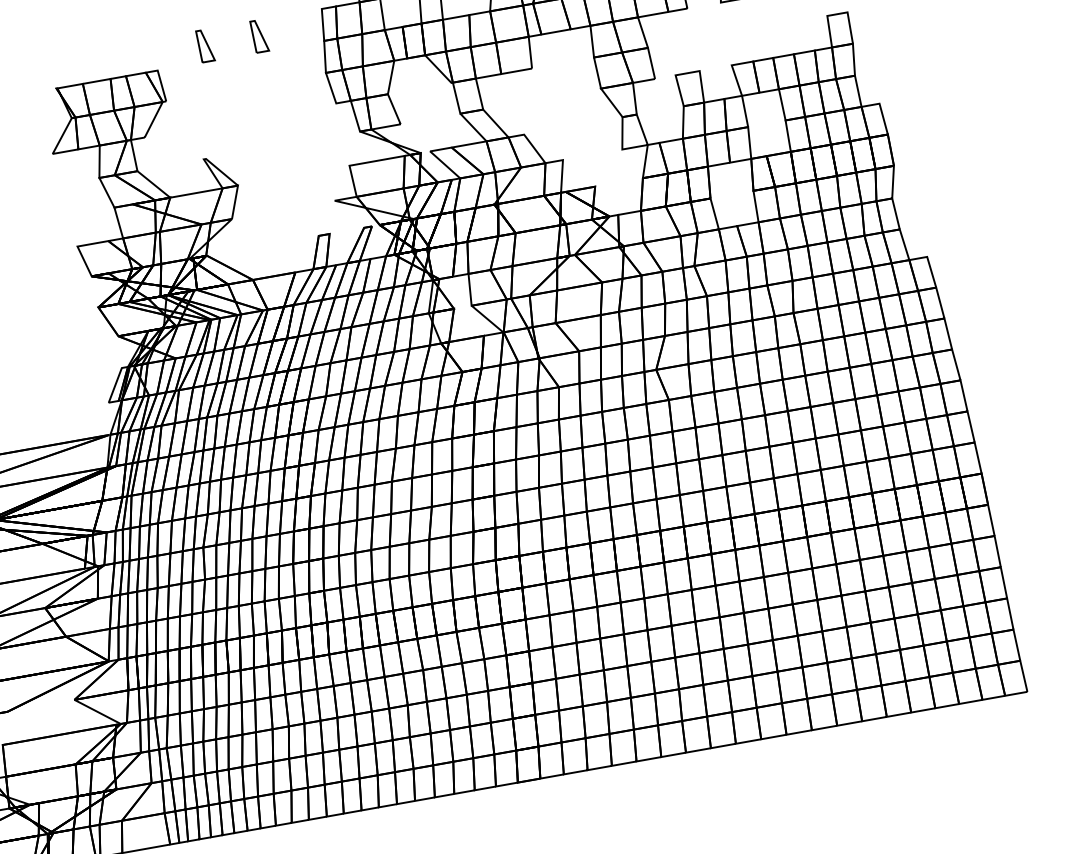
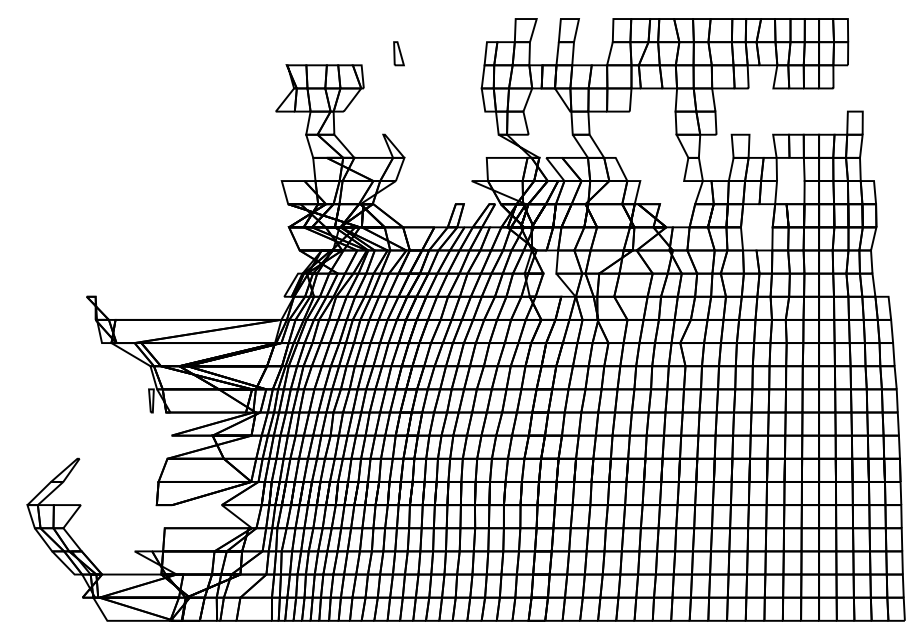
part: (258, 36) -> (438, 53), removed

